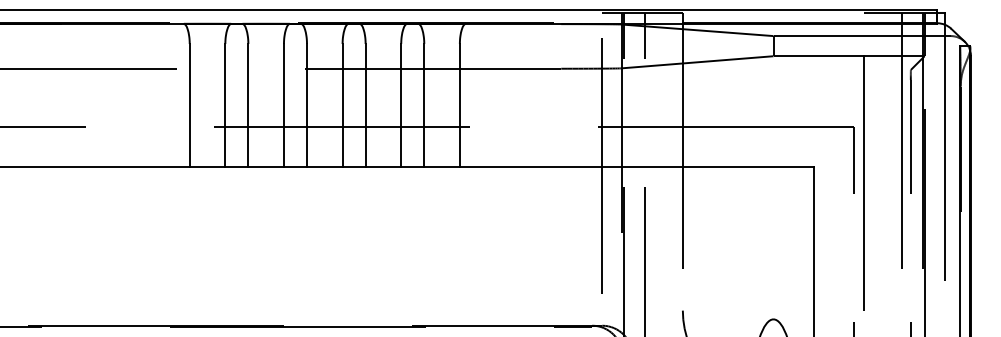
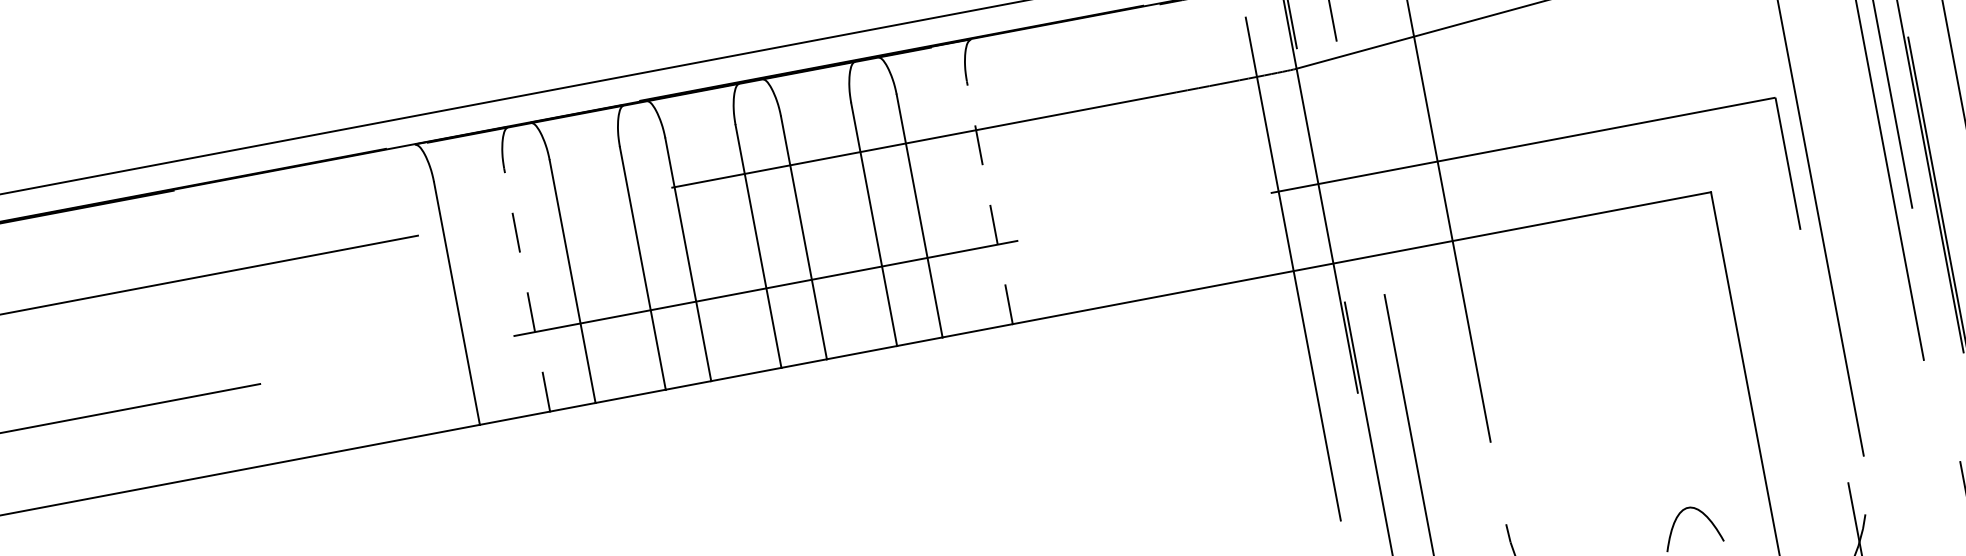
line: (225, 105) -> (527, 290), solid -> dashed
line: (459, 105) -> (989, 202), solid -> dashed

